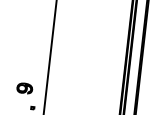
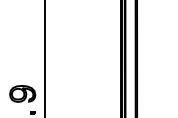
part: (24, 87) -> (22, 93), size x1.67

